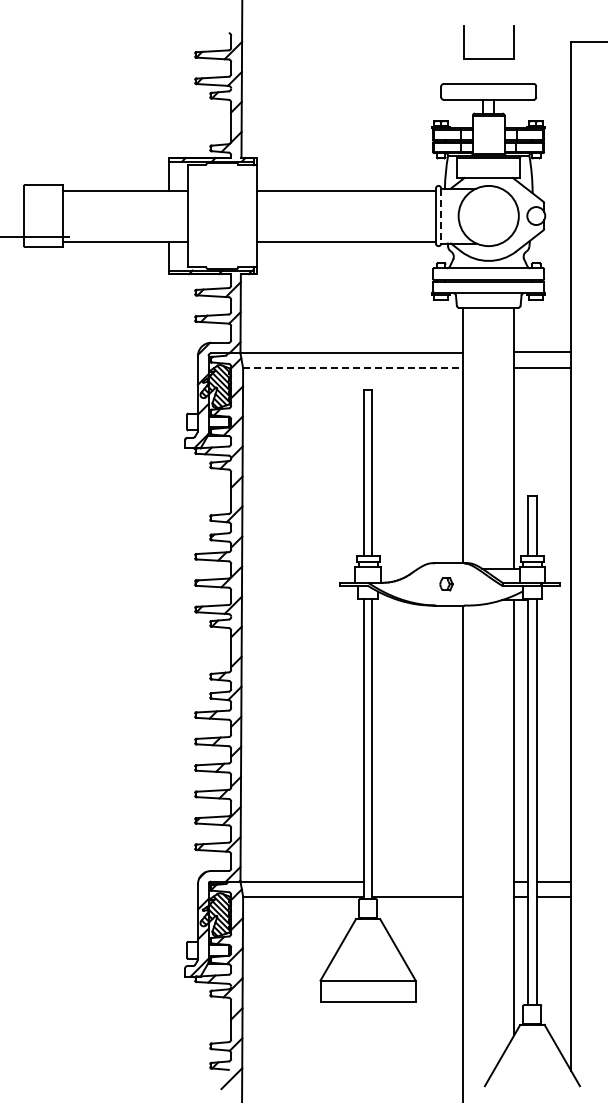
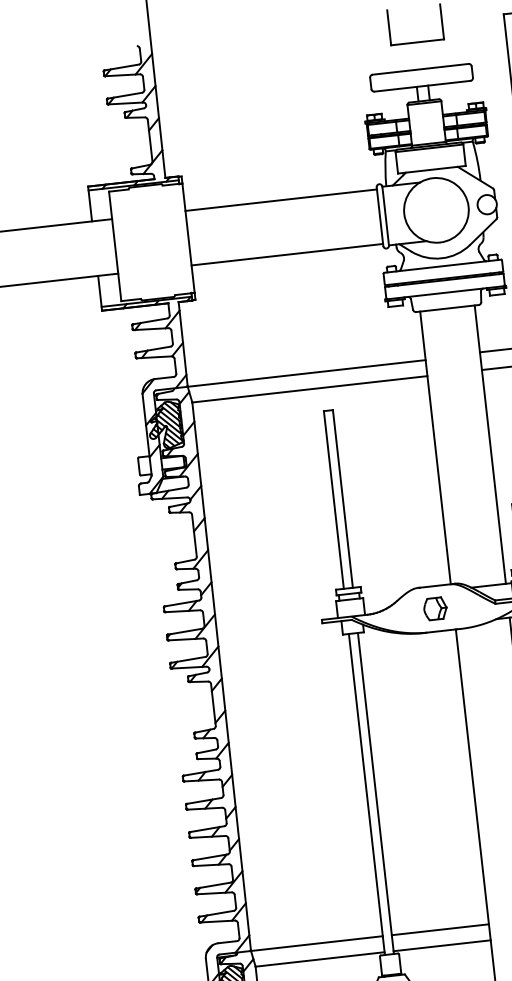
line: (441, 216) -> (386, 216), dashed -> solid
line: (353, 368) -> (310, 389), dashed -> solid
part: (446, 584) -> (435, 608), size x1.67
line: (417, 881) -> (440, 929), added

